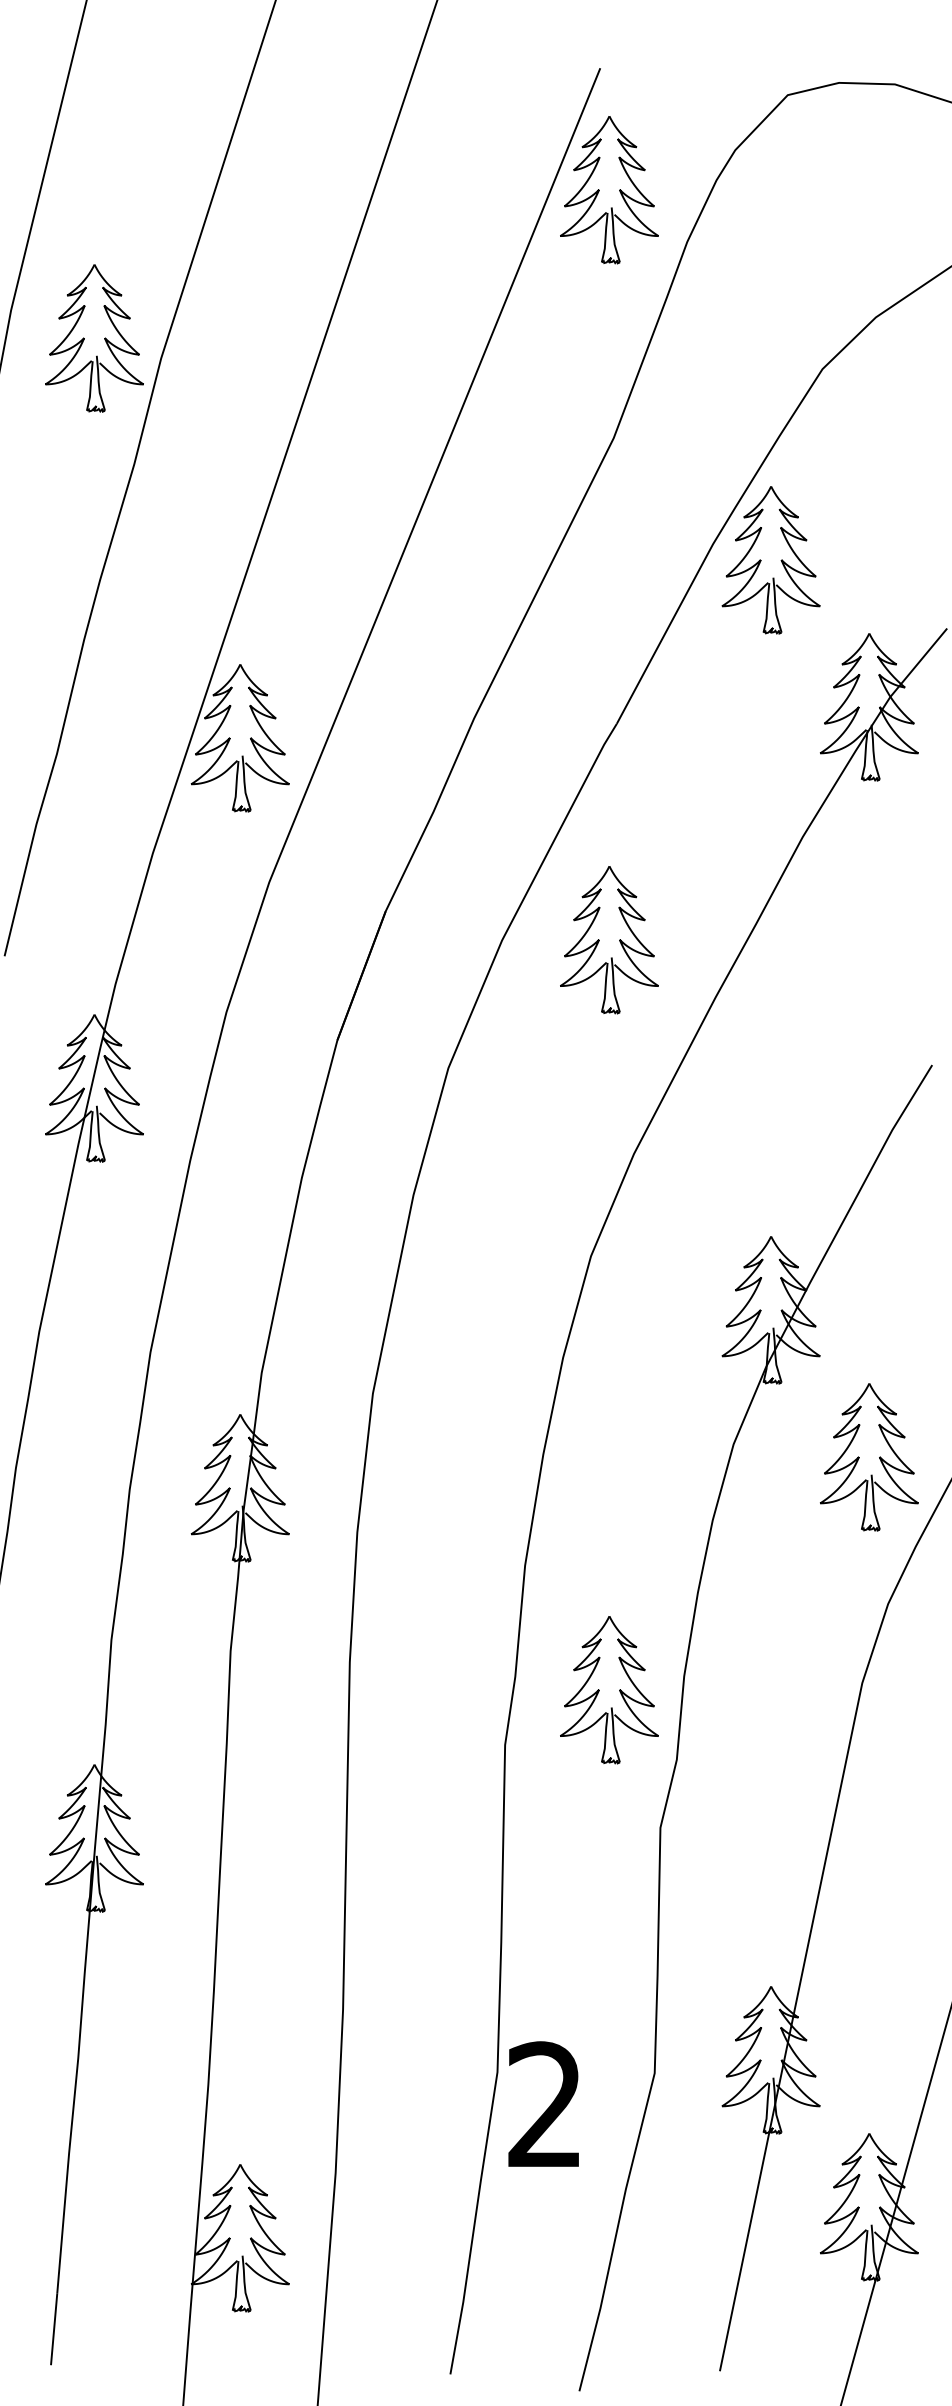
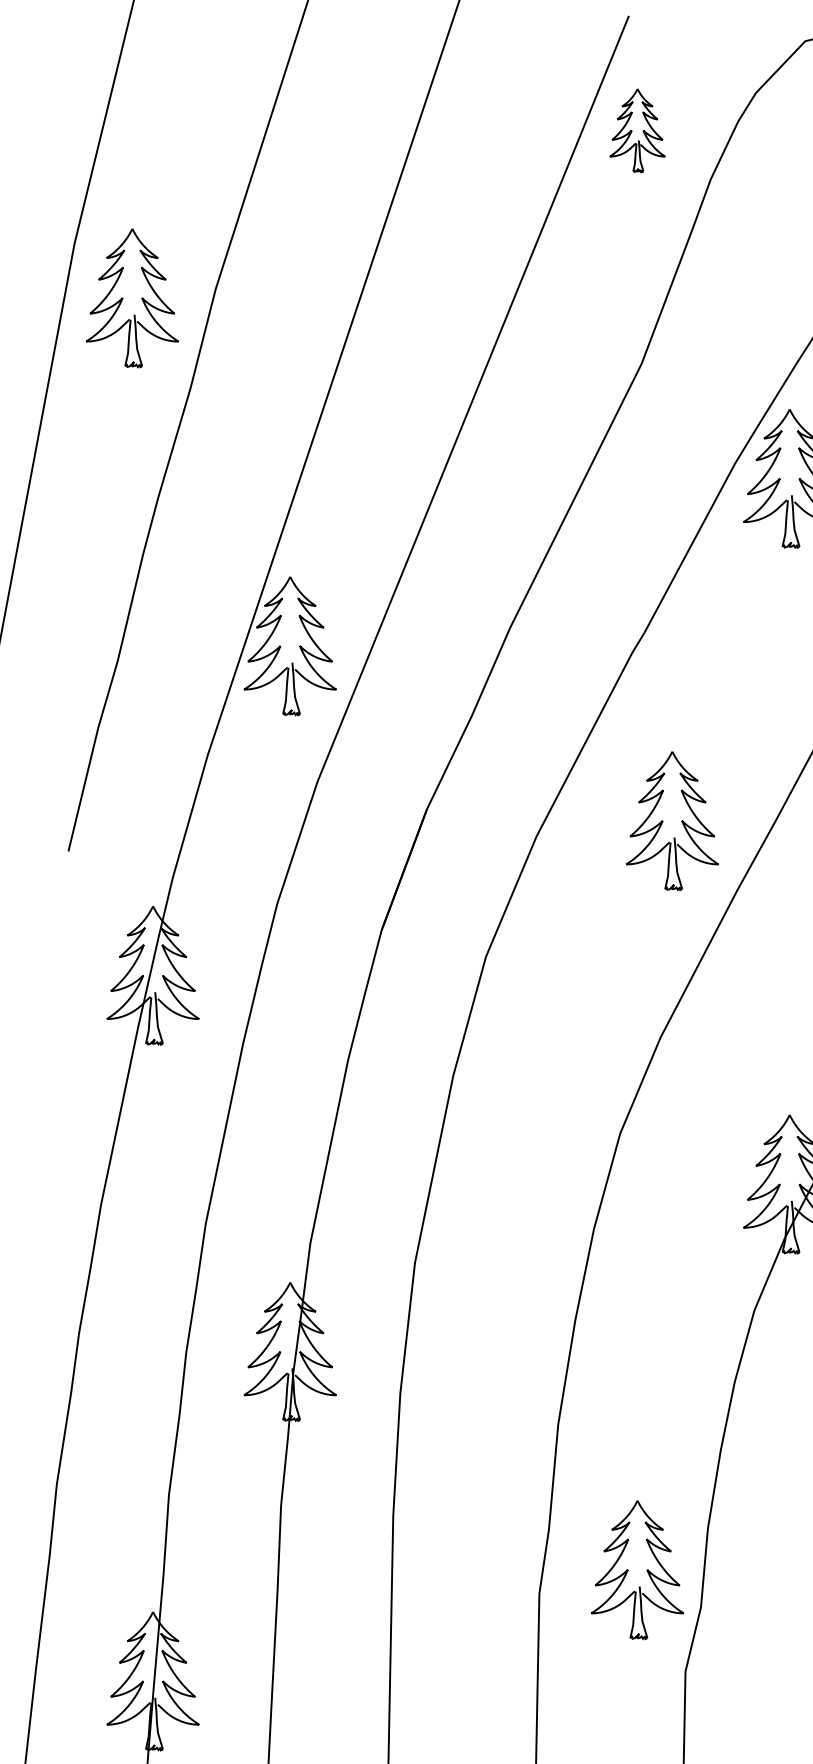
part: (609, 190) -> (637, 130), size x0.6
part: (94, 338) -> (132, 298), moved
part: (609, 940) -> (672, 821), moved
part: (609, 1690) -> (637, 1570), moved

